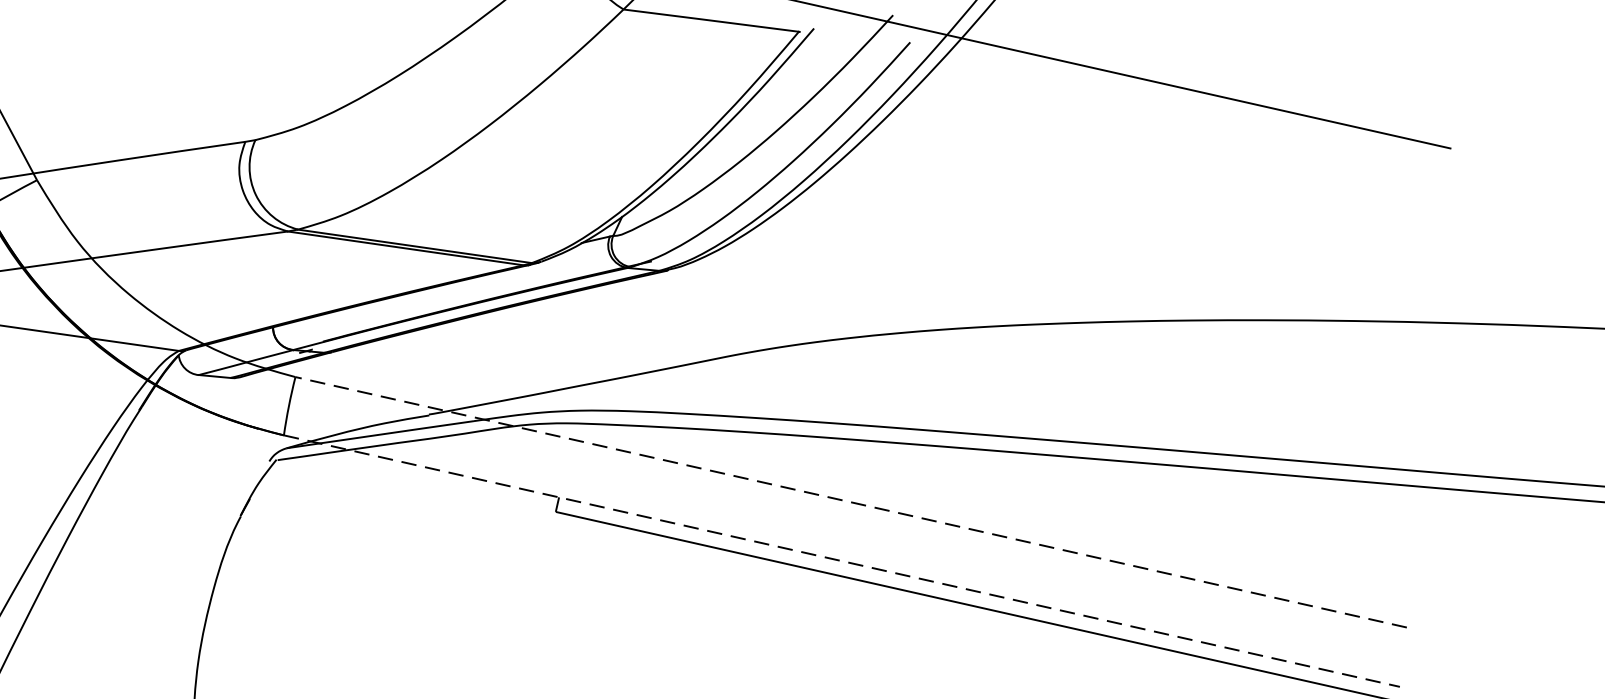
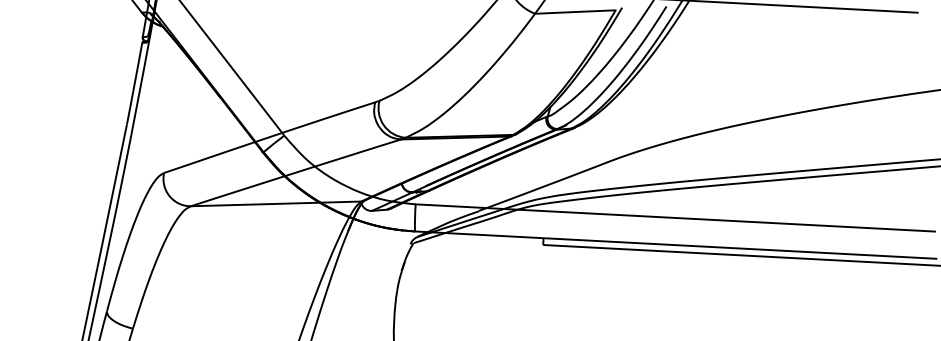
line: (851, 501) -> (675, 217), dashed -> solid
line: (843, 562) -> (676, 245), dashed -> solid

